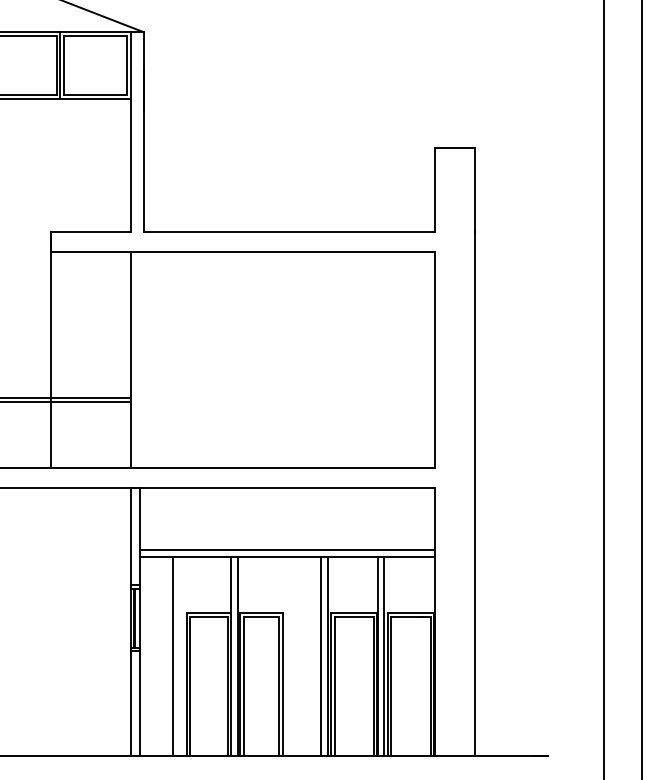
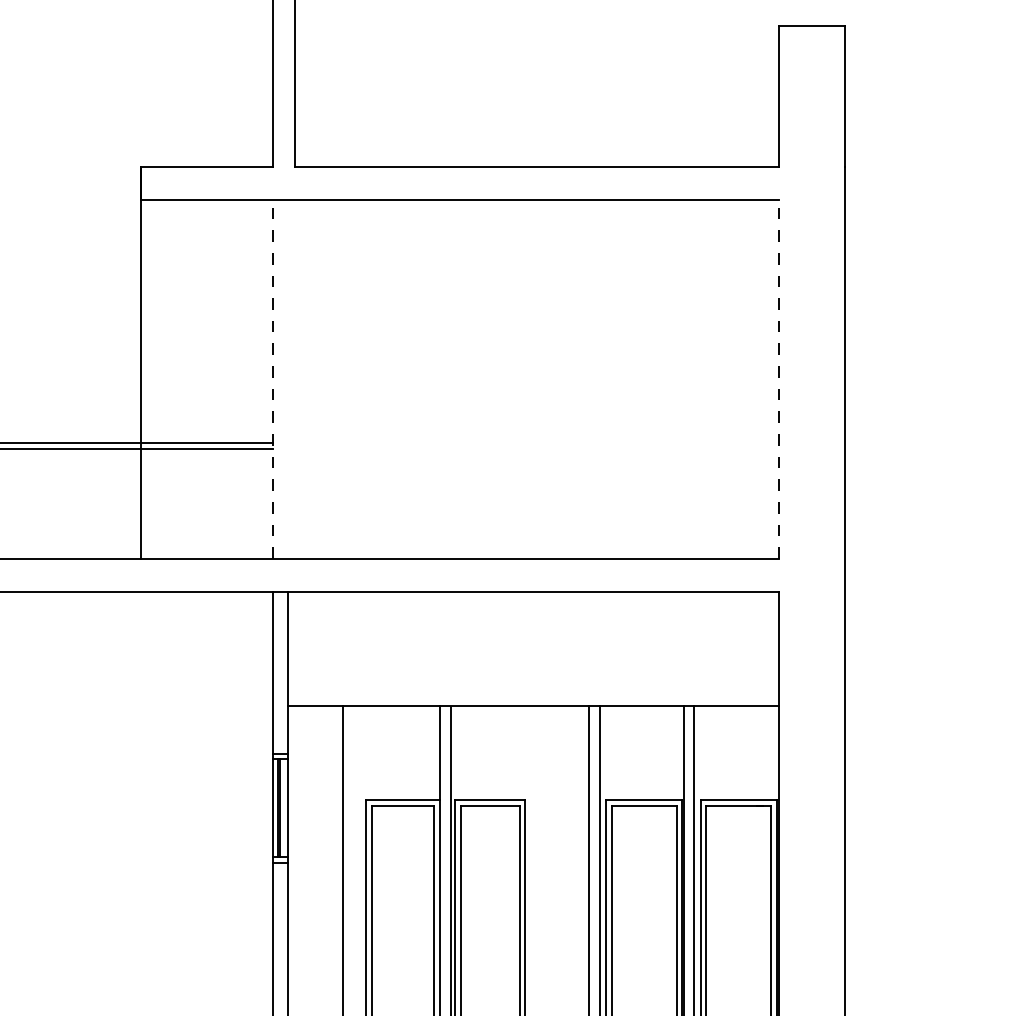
line: (130, 360) -> (272, 379), solid -> dashed
line: (435, 360) -> (779, 379), solid -> dashed
line: (287, 550) -> (533, 695), removed

